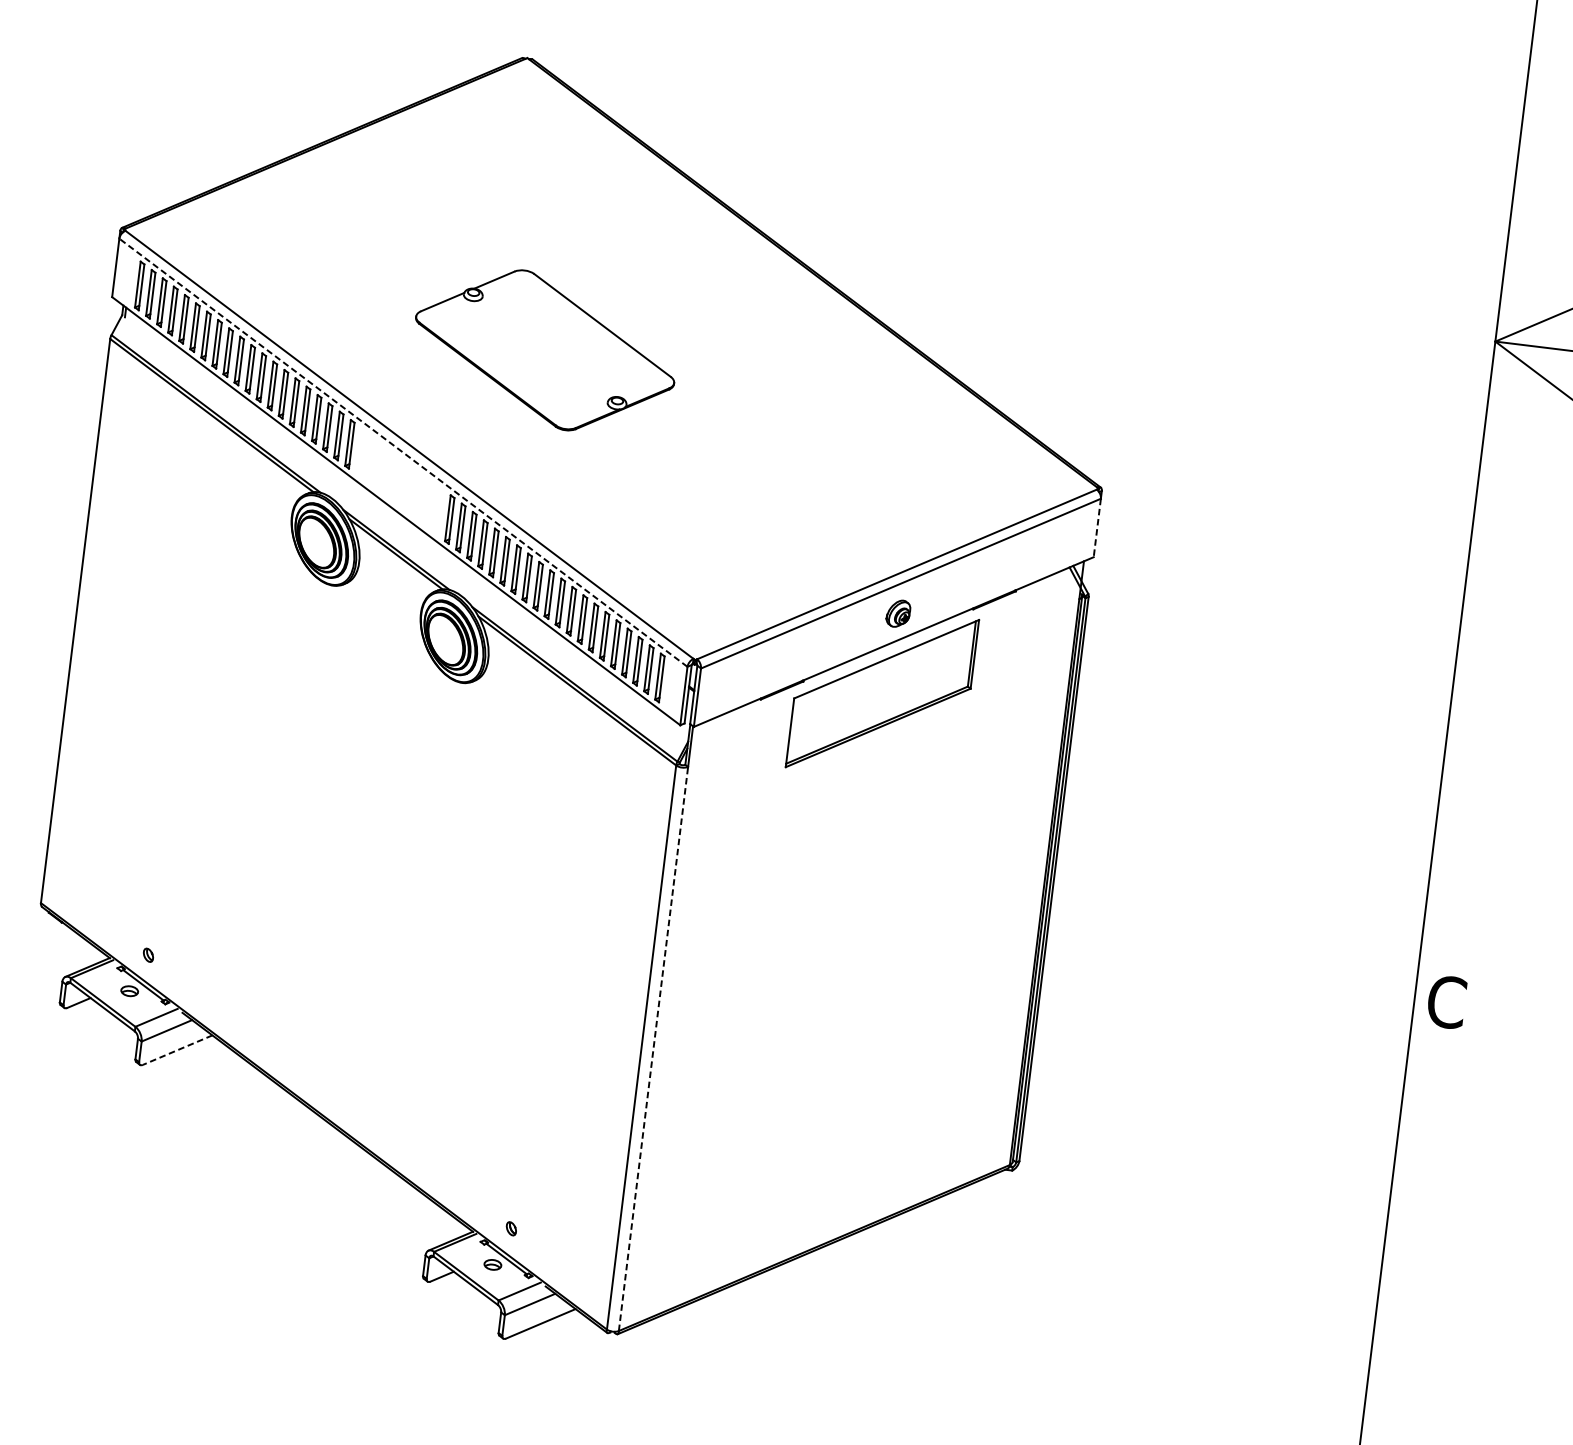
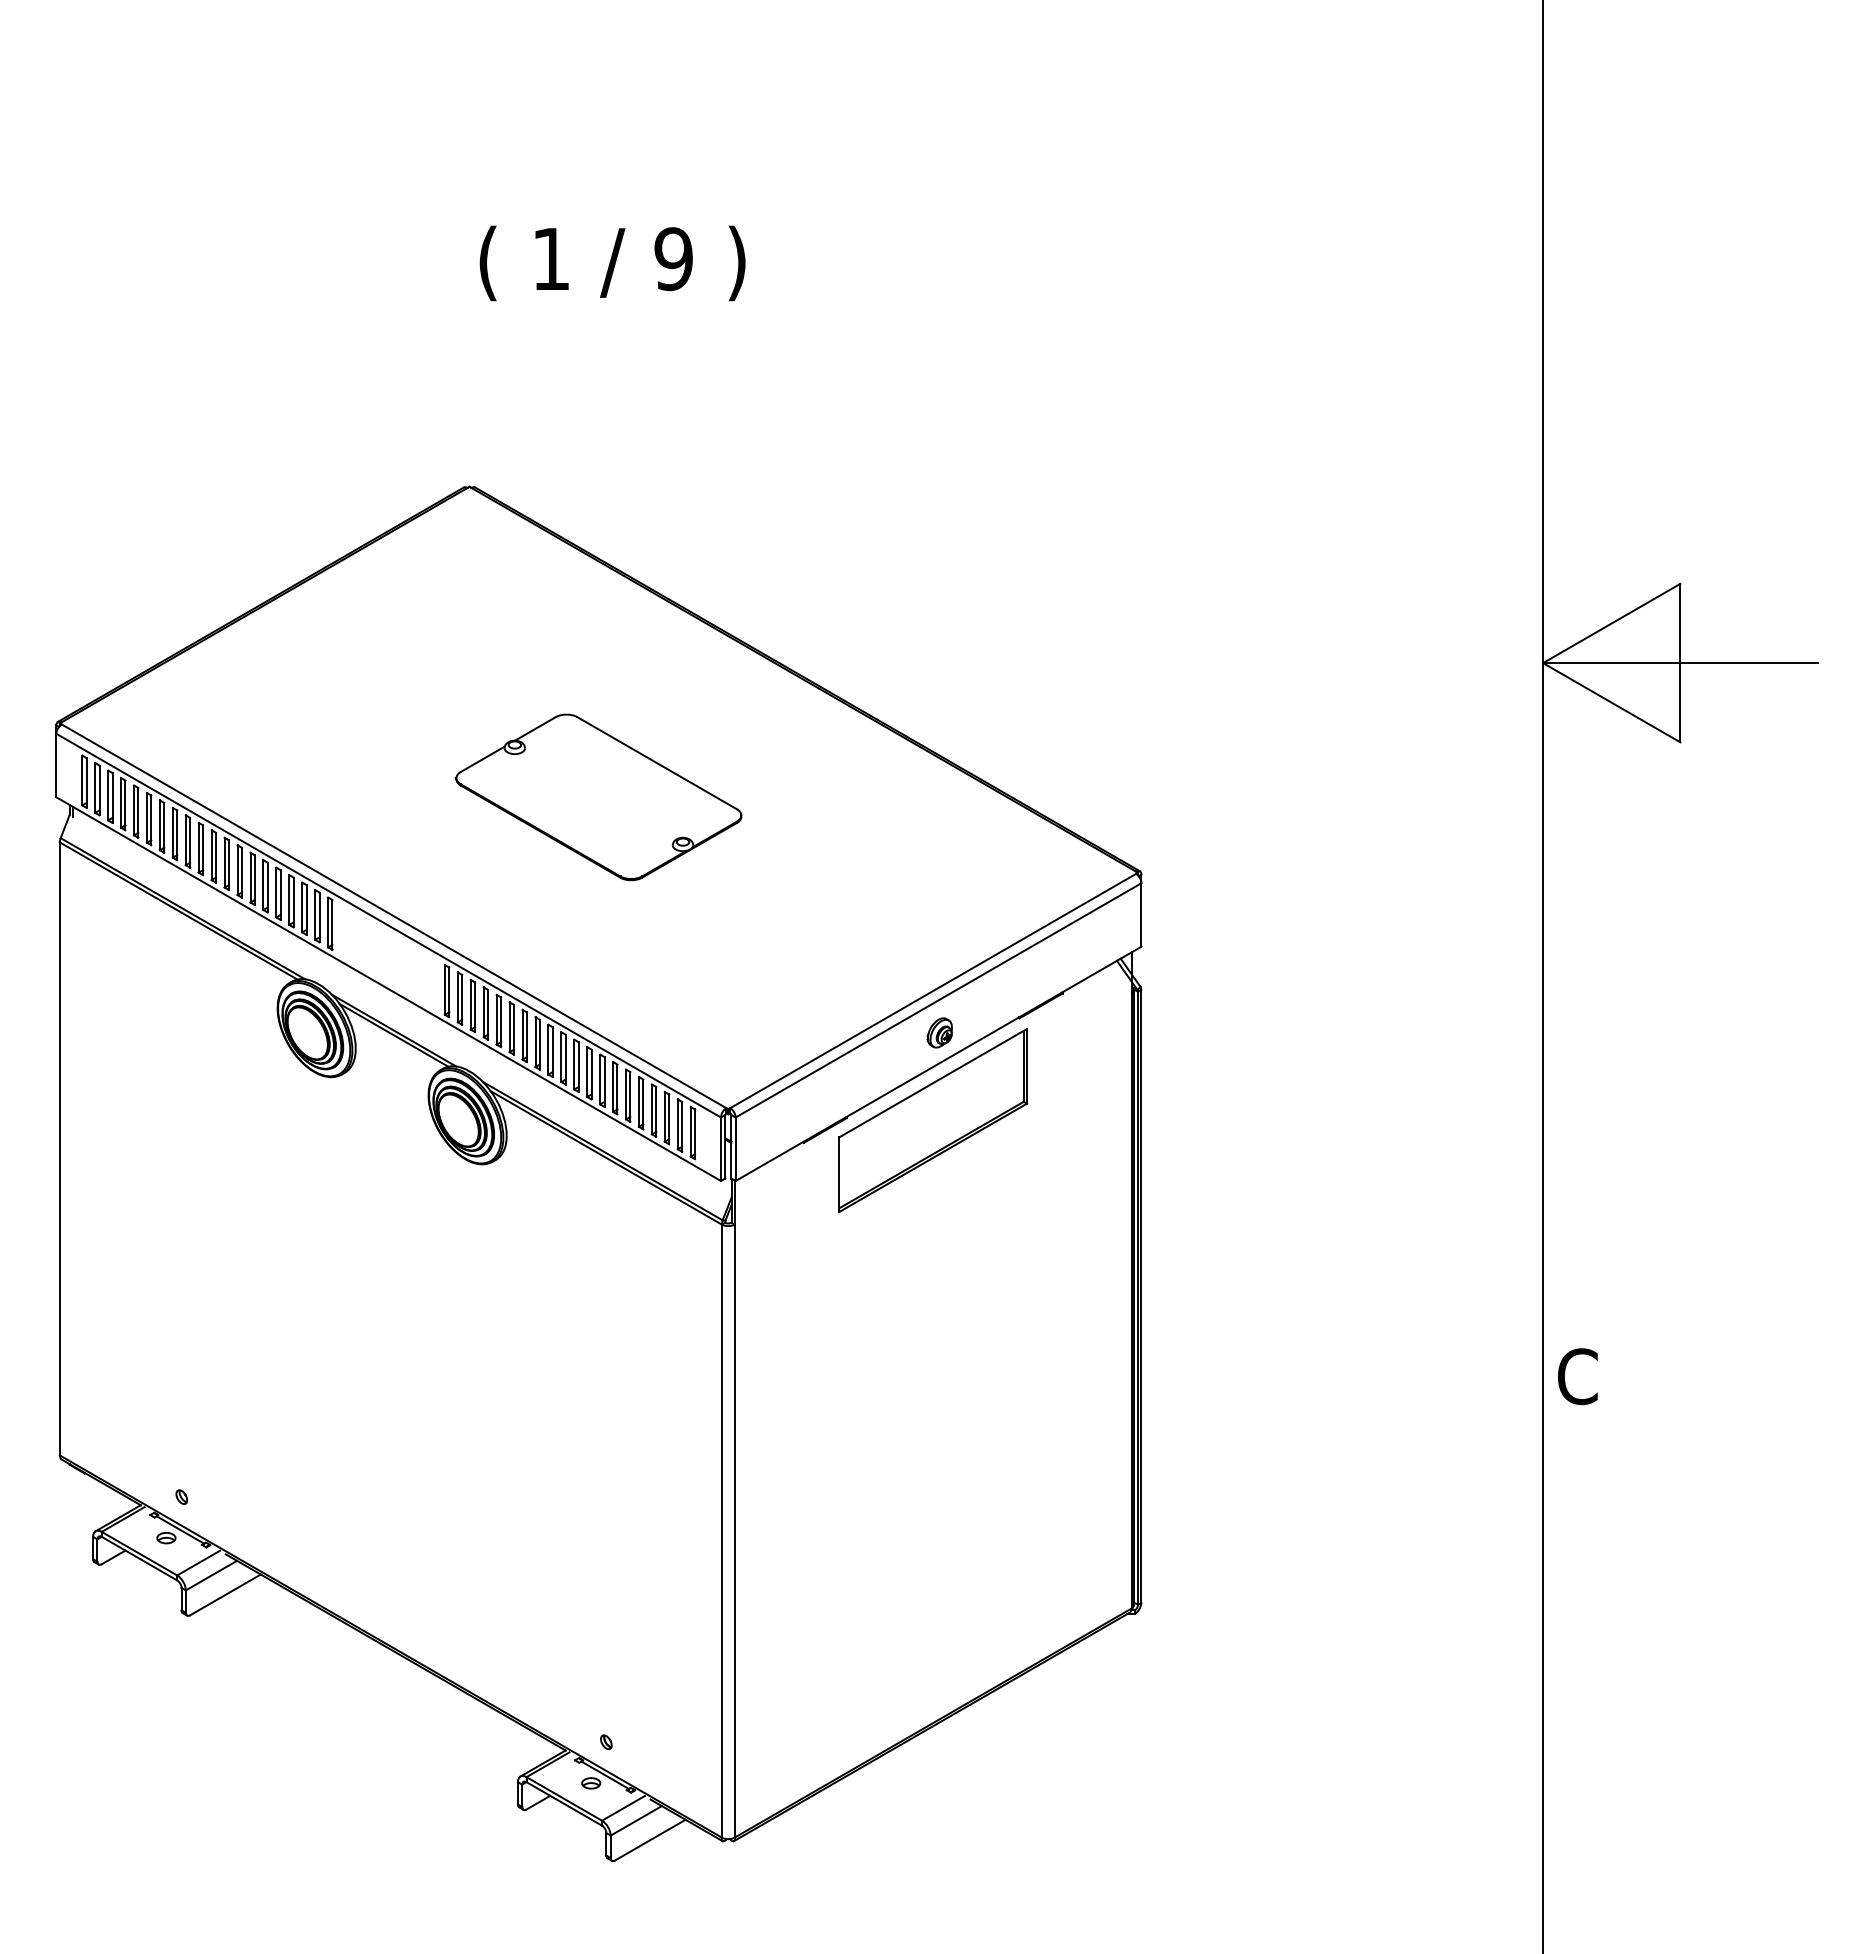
part: (544, 350) -> (598, 797), moved
line: (403, 452) -> (388, 925), dashed -> solid
line: (1097, 527) -> (1141, 914), dashed -> solid
line: (177, 1049) -> (225, 1594), dashed -> solid
line: (653, 1049) -> (734, 1531), dashed -> solid

